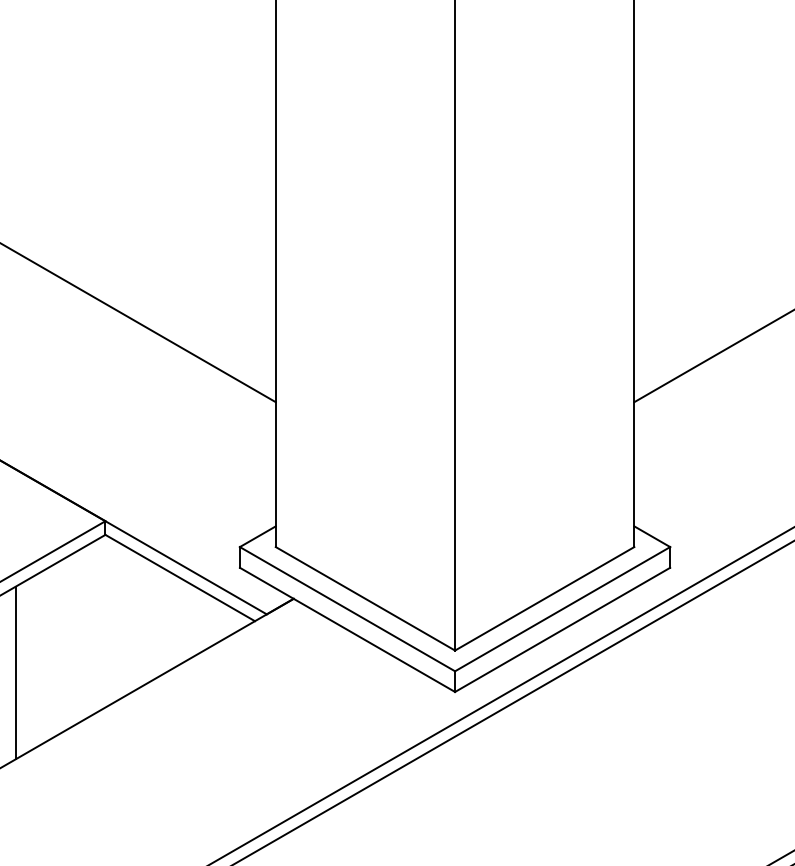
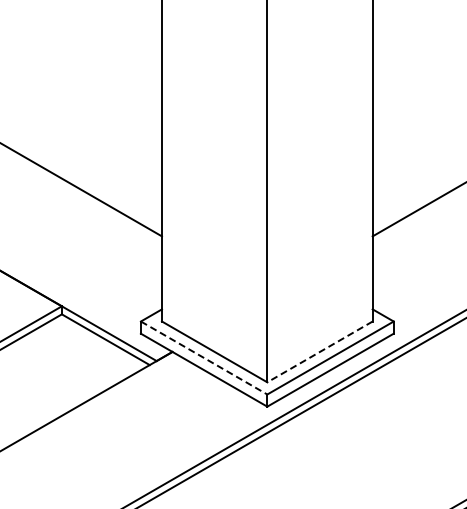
line: (545, 598) -> (320, 351), solid -> dashed
line: (348, 609) -> (204, 358), solid -> dashed
line: (16, 672) -> (9, 395), removed

